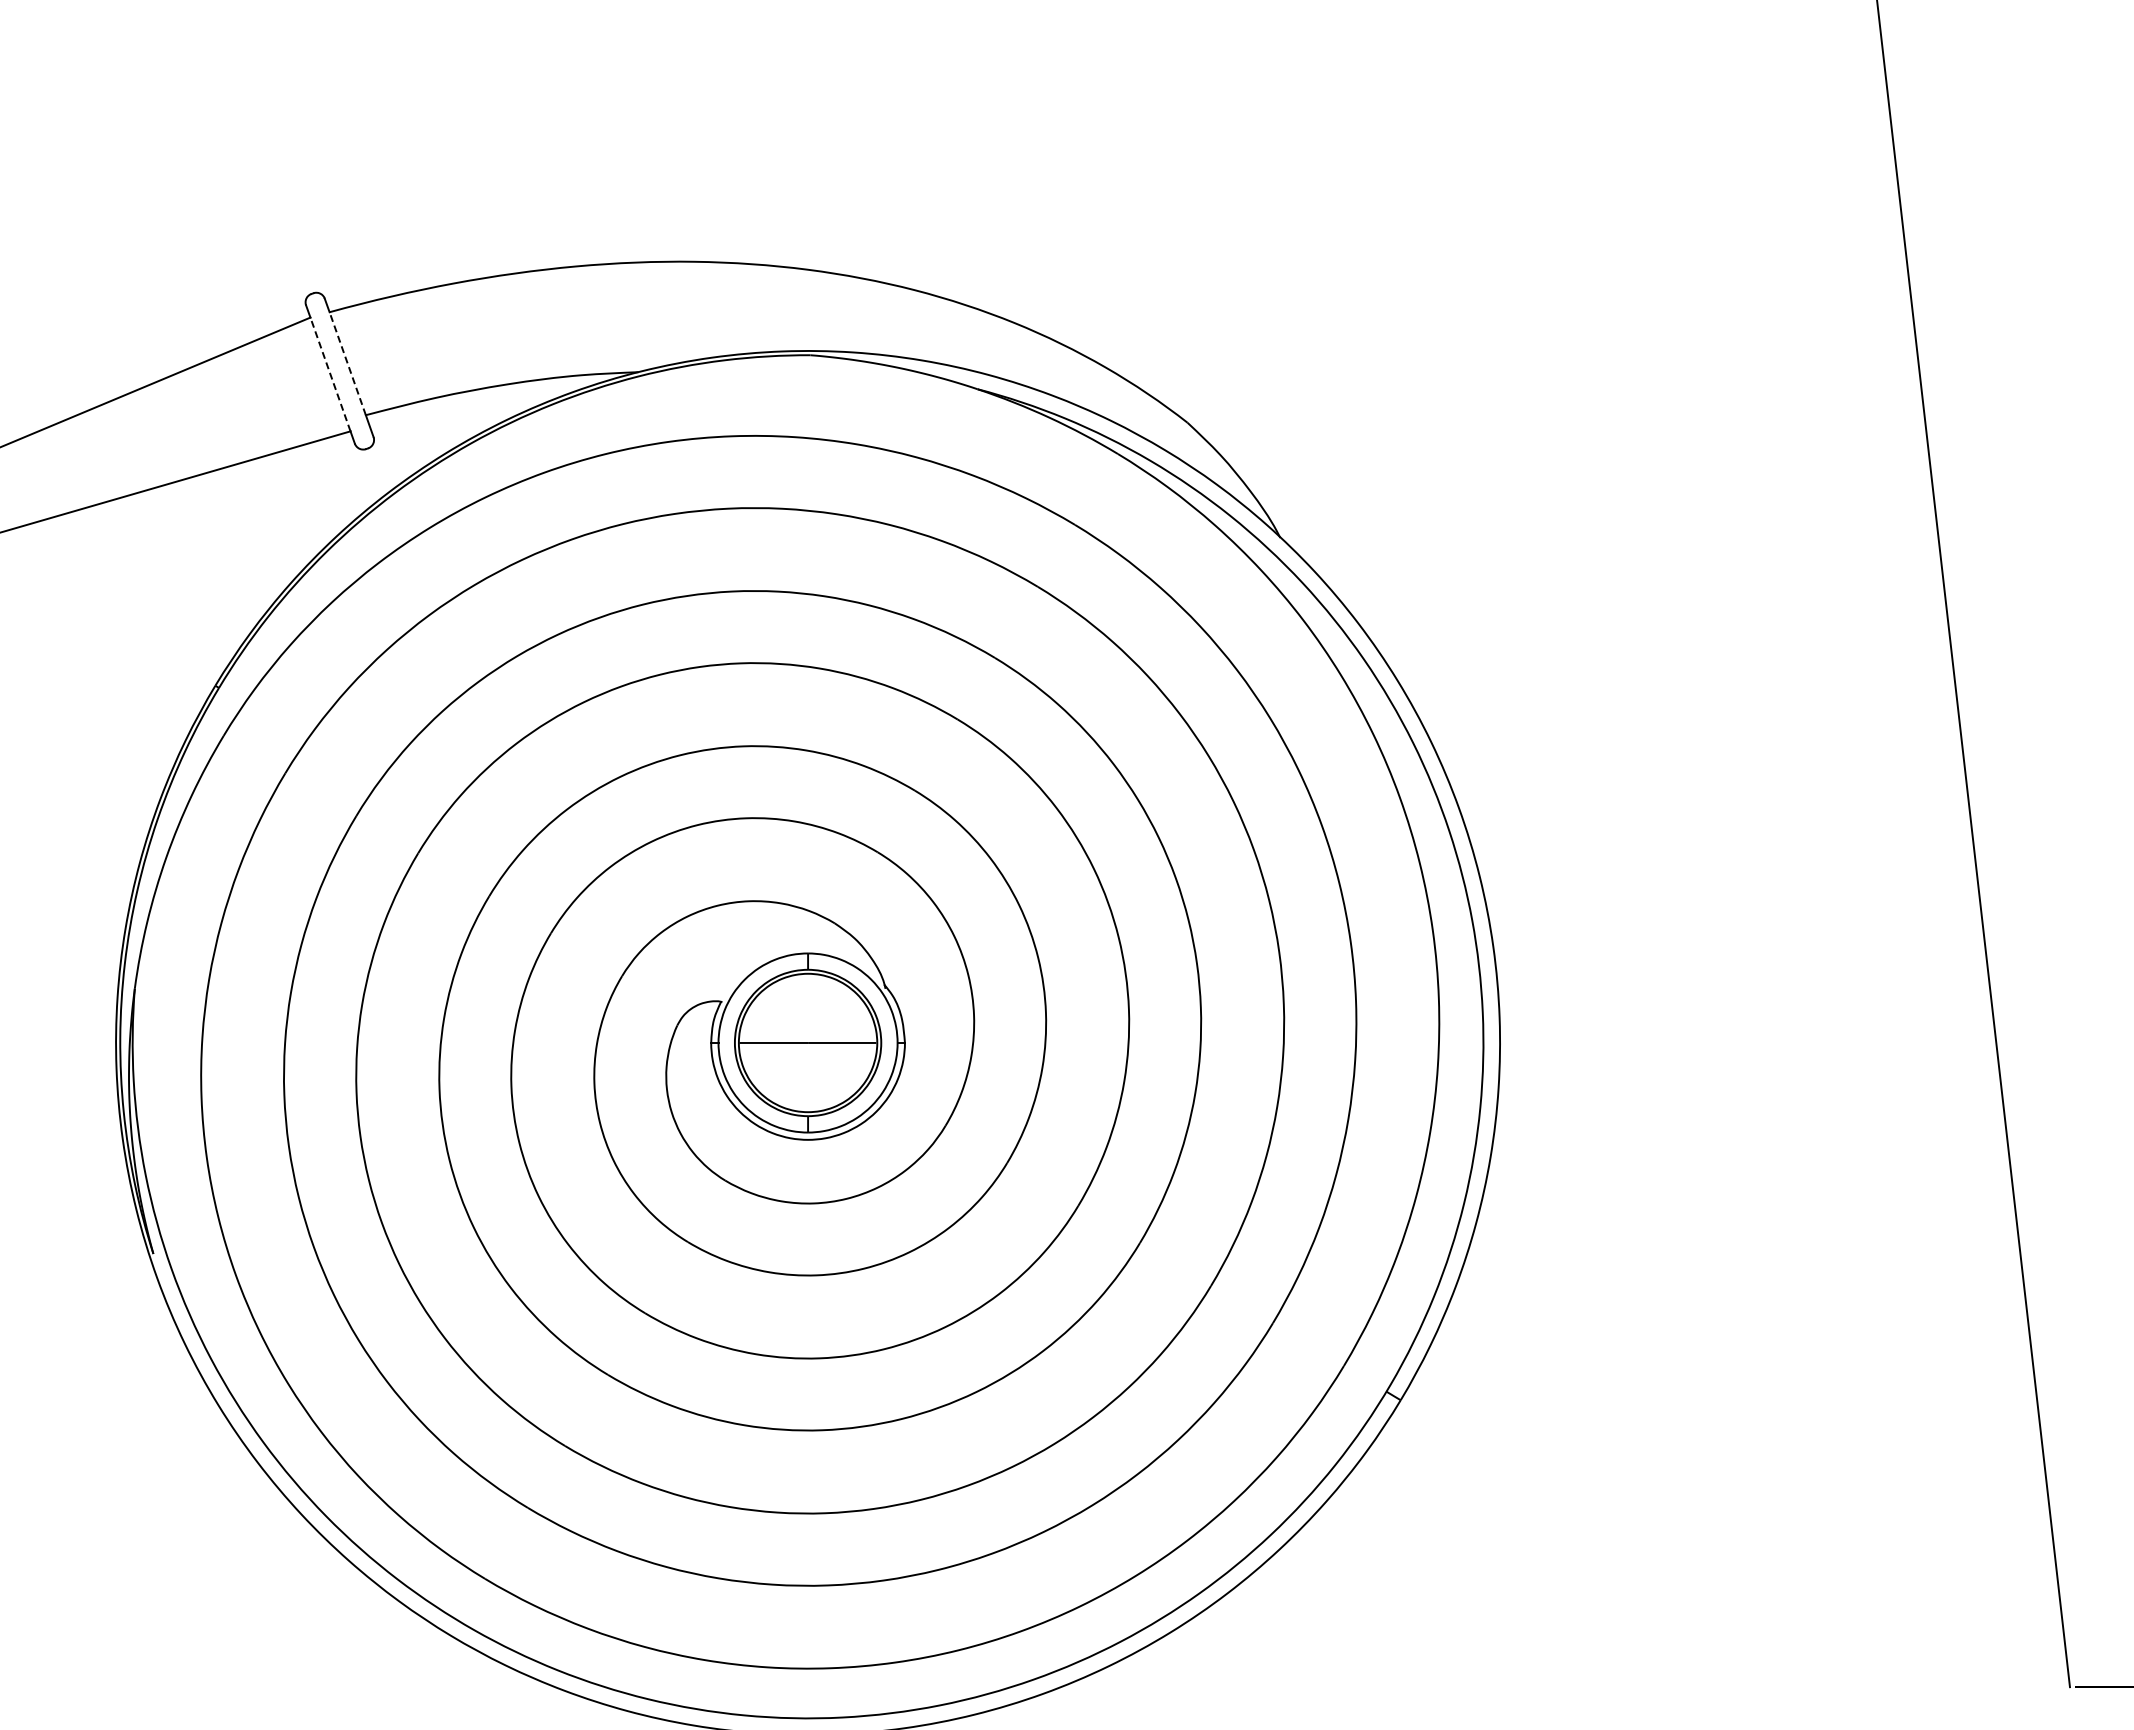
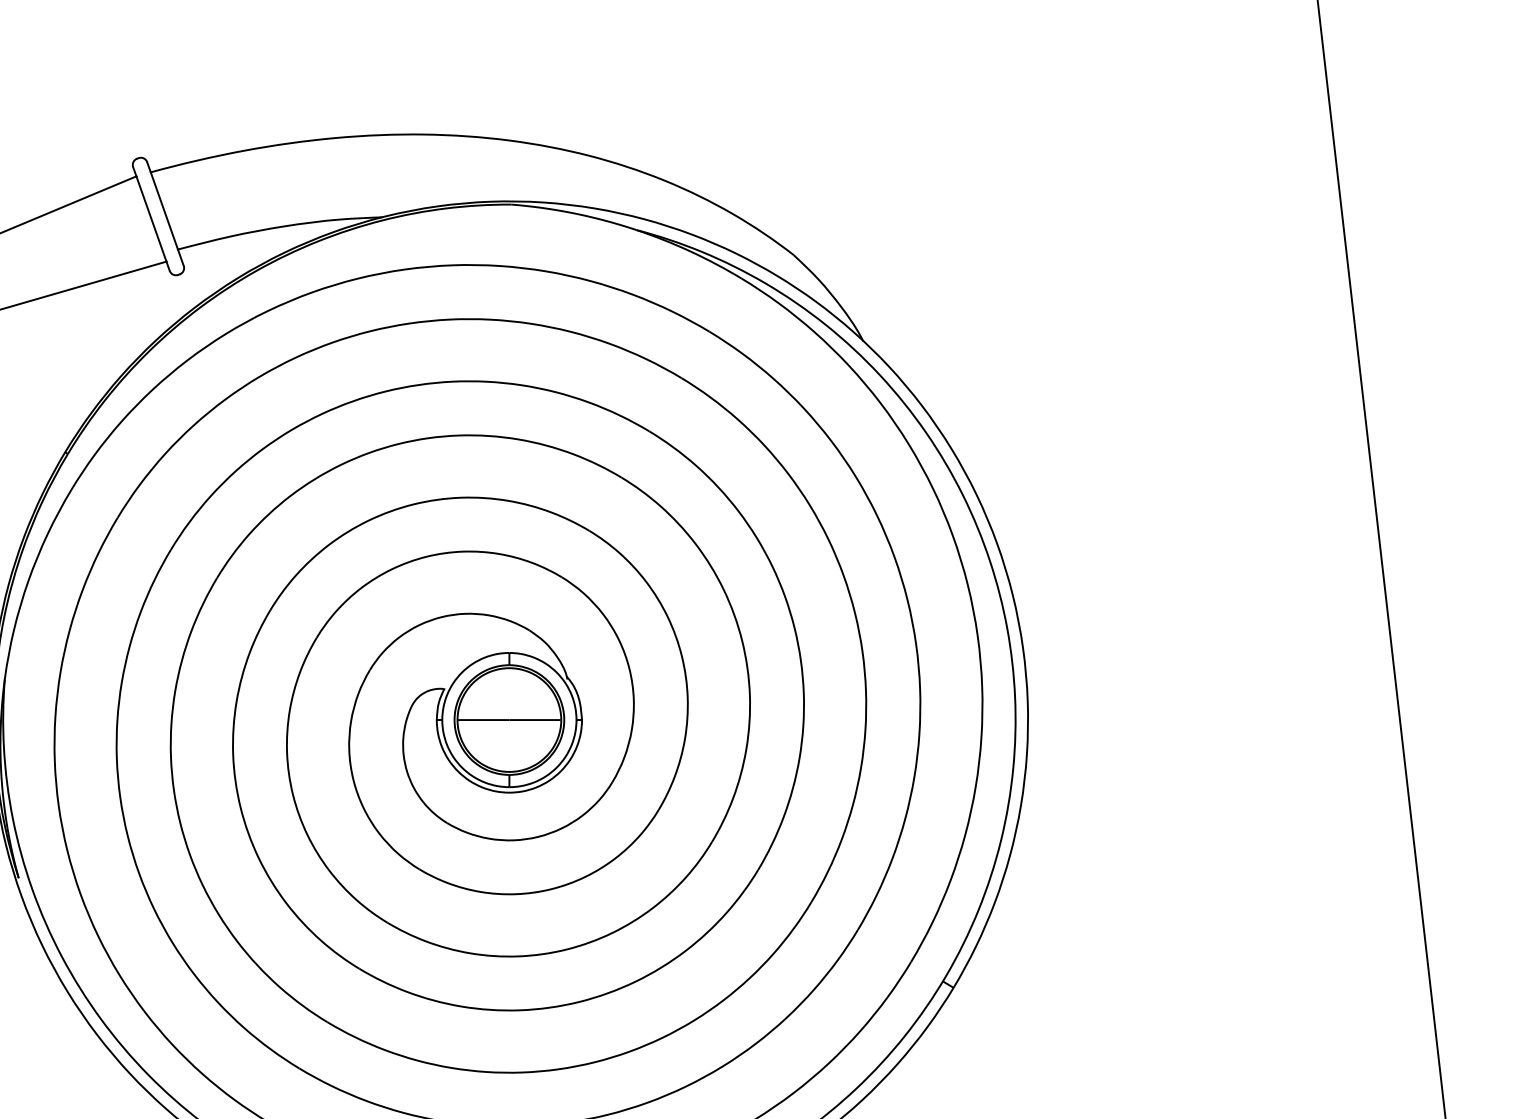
line: (347, 363) -> (164, 210), dashed -> solid
line: (330, 374) -> (151, 219), dashed -> solid

